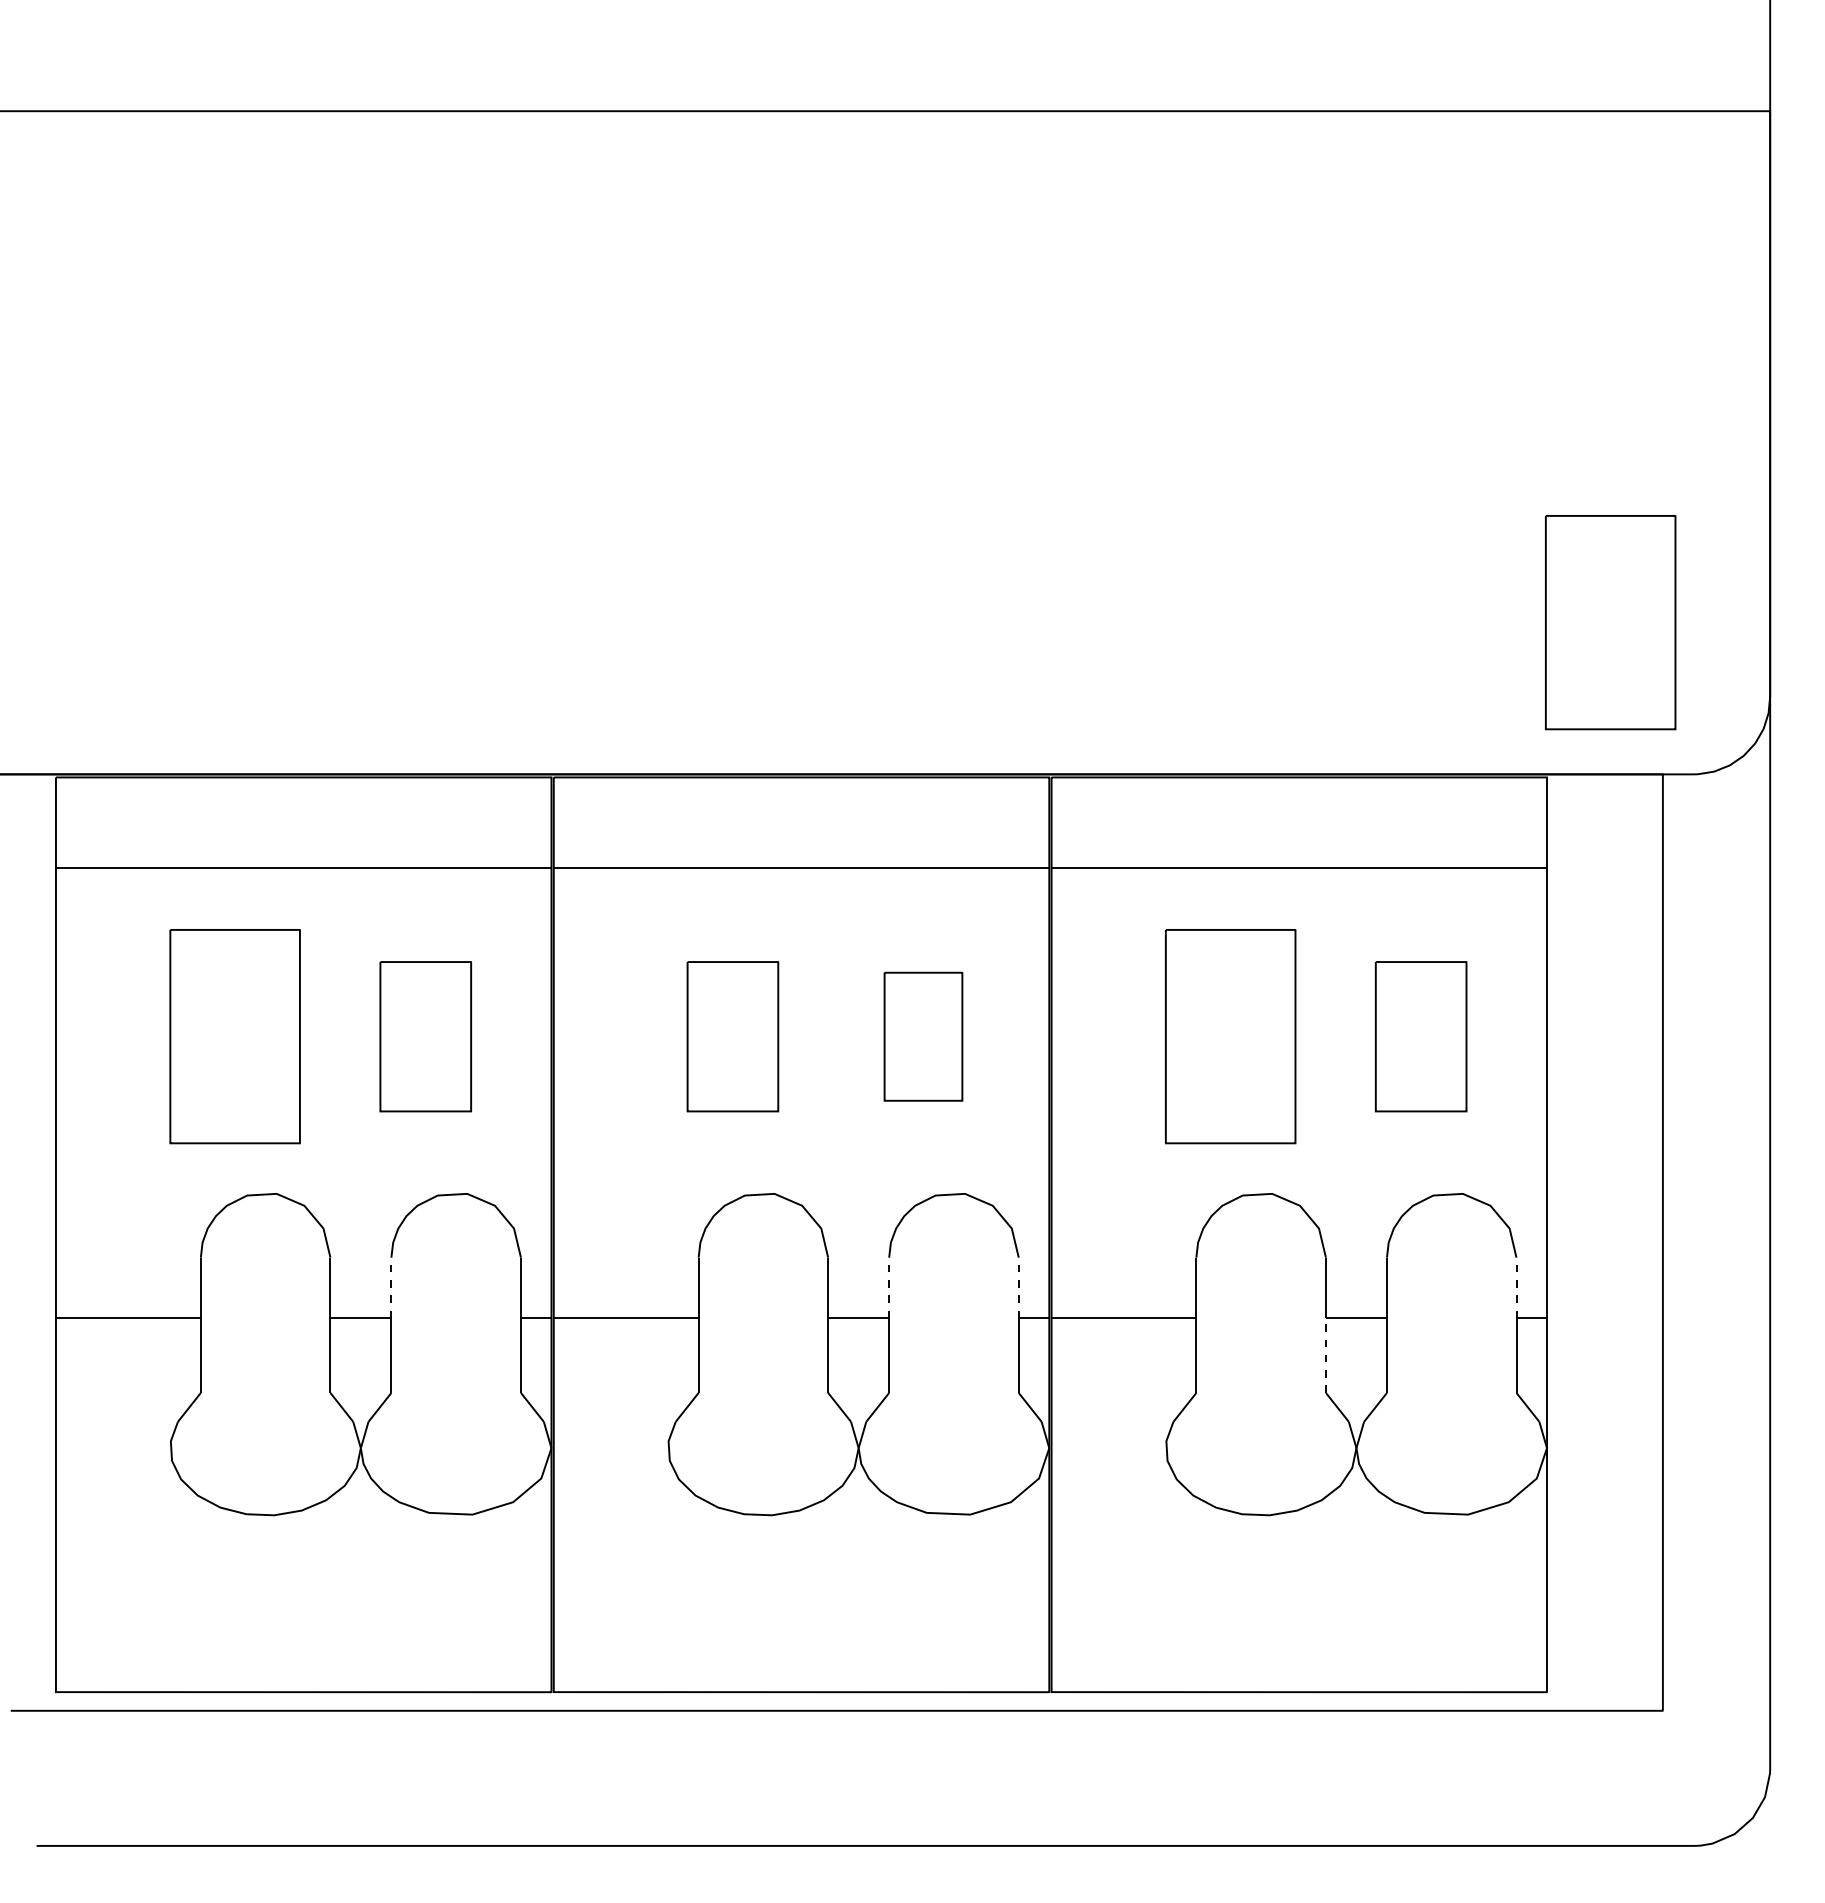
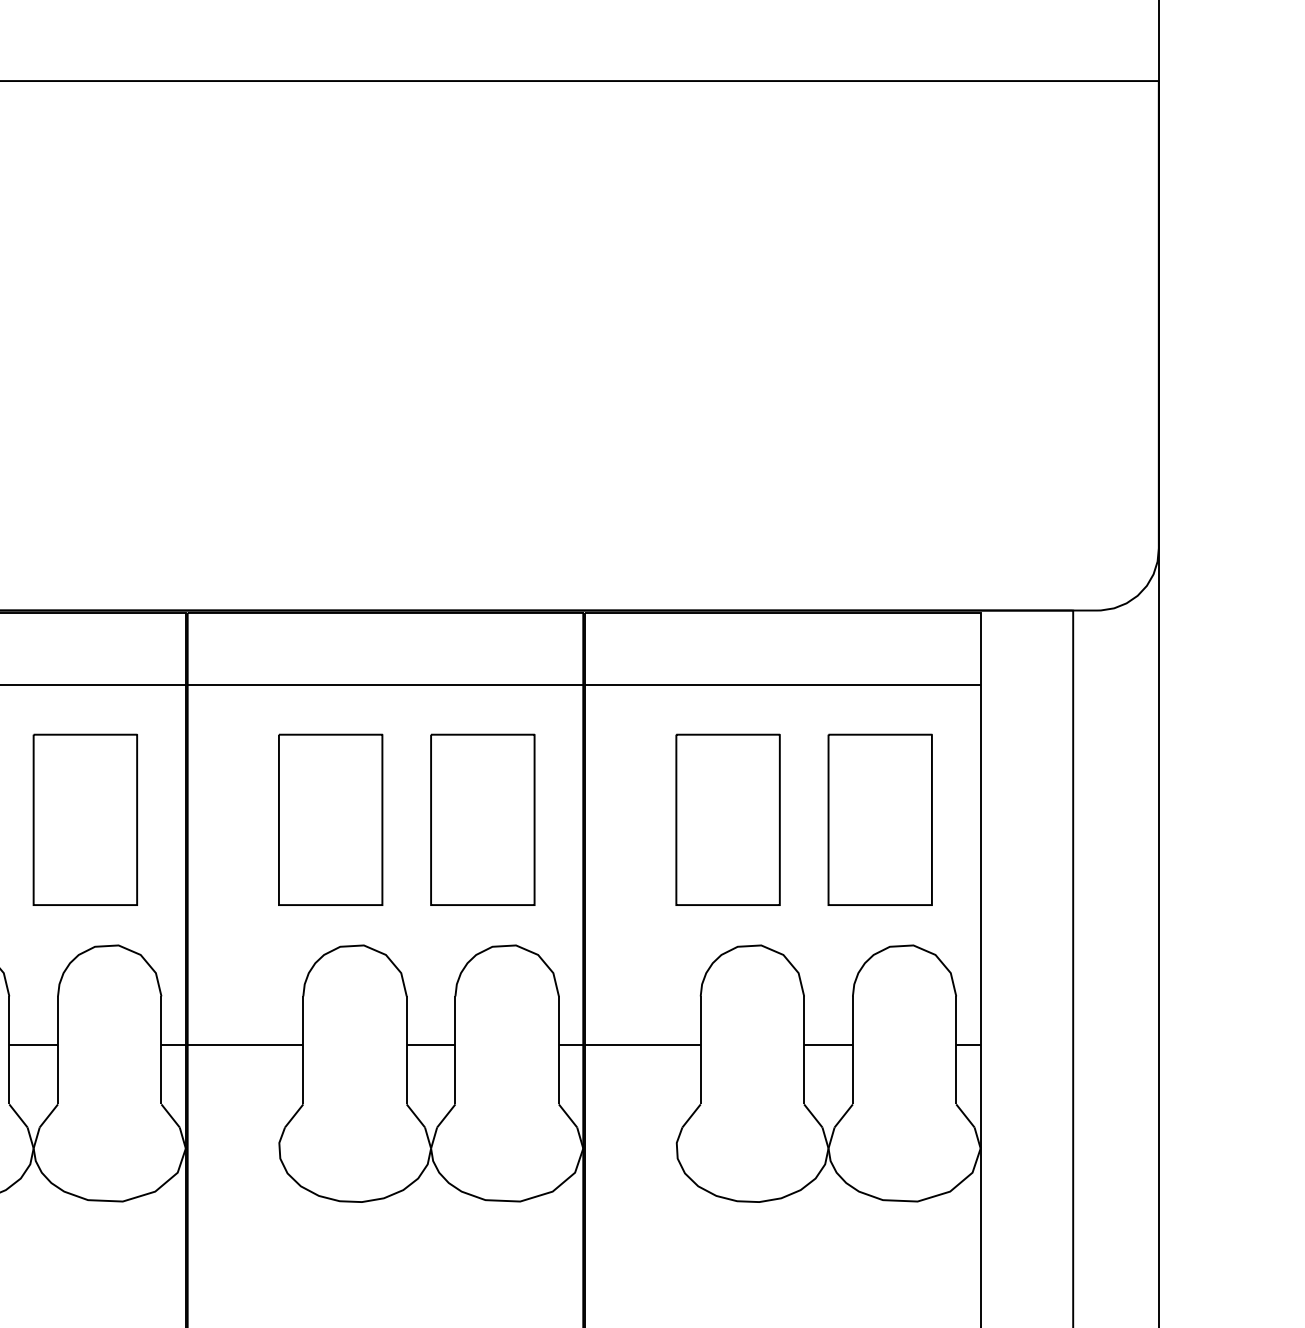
part: (1610, 622) -> (1031, 489), removed
part: (425, 1036) -> (85, 819), size x1.43
part: (732, 1036) -> (330, 819), size x1.43
part: (923, 1036) -> (482, 819), size x1.67
part: (1420, 1036) -> (879, 819), size x1.43
line: (391, 1287) -> (58, 1020), dashed -> solid
line: (889, 1287) -> (455, 1020), dashed -> solid
line: (1018, 1287) -> (558, 1020), dashed -> solid
line: (1516, 1287) -> (956, 1020), dashed -> solid
line: (1325, 1355) -> (803, 1074), dashed -> solid

